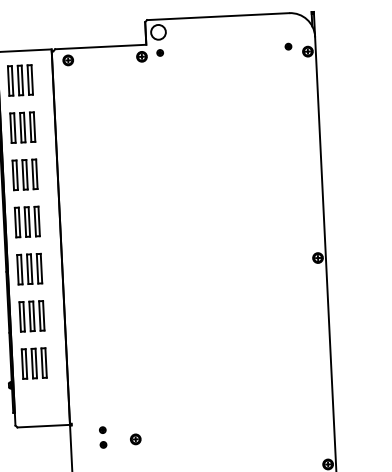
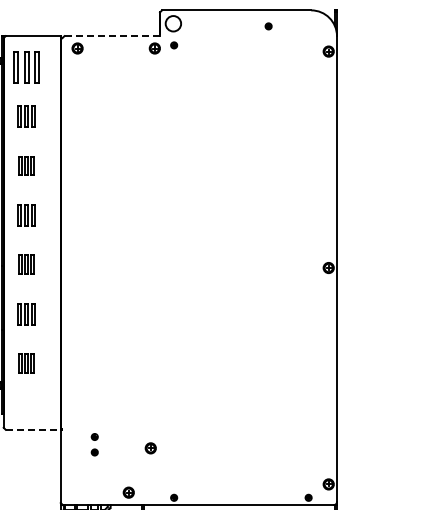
part: (288, 46) -> (268, 26), moved
line: (100, 47) -> (112, 36), solid -> dashed
part: (22, 127) -> (26, 116), size x0.7
part: (24, 174) -> (26, 165), size x0.6
part: (27, 222) -> (26, 215), size x0.7
part: (29, 268) -> (26, 264), size x0.6
part: (31, 316) -> (26, 314), size x0.7
part: (34, 363) -> (26, 363), size x0.6
line: (43, 425) -> (33, 429), solid -> dashed
part: (135, 439) -> (150, 448), moved

